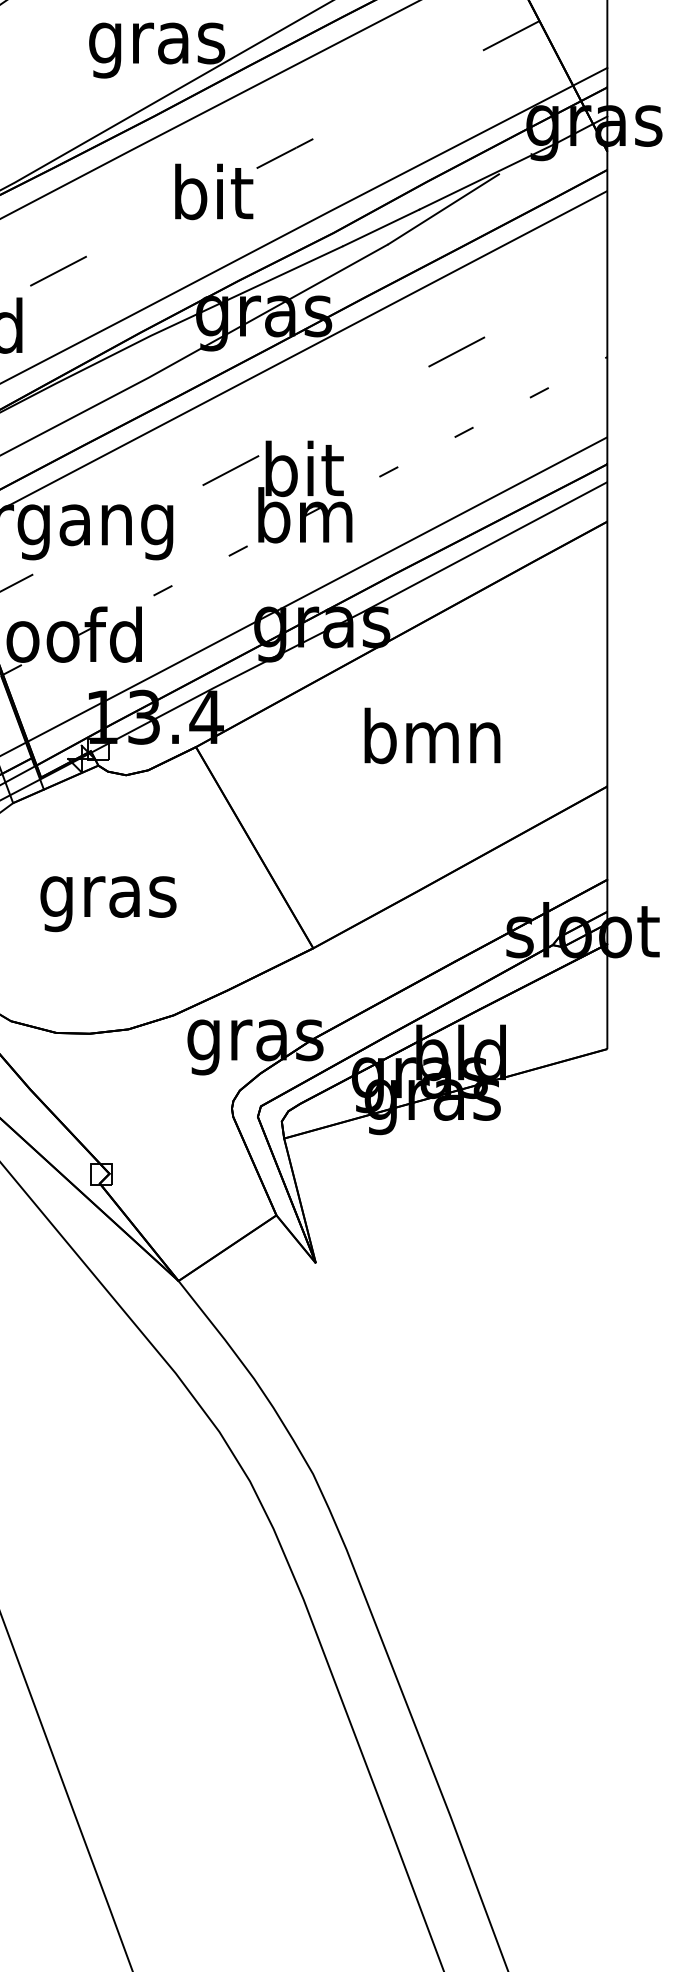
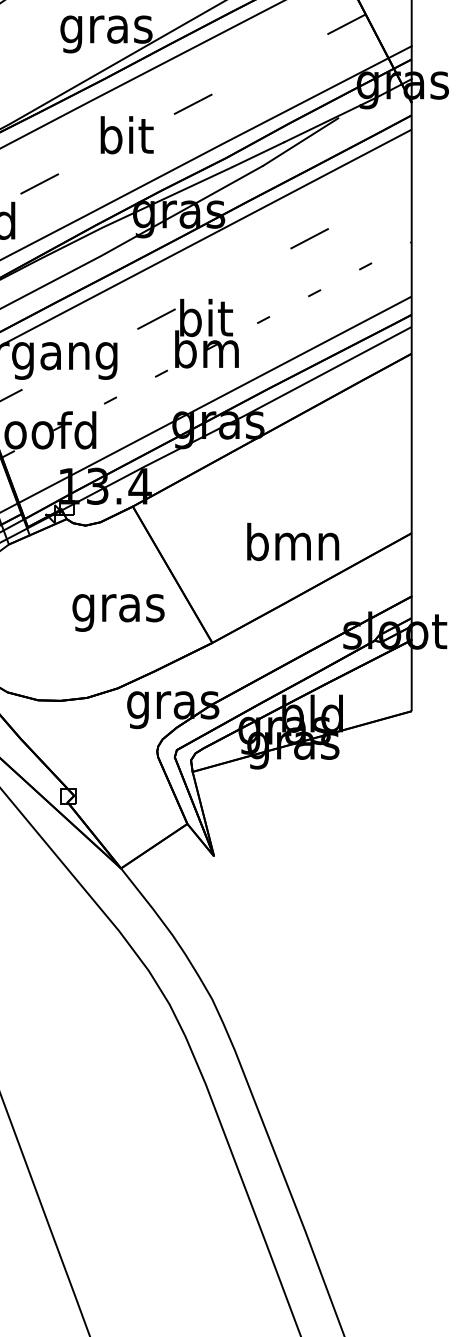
text: (213, 192) -> (126, 135), moved
text: (432, 736) -> (293, 542), moved
text: (108, 903) -> (118, 612), moved

